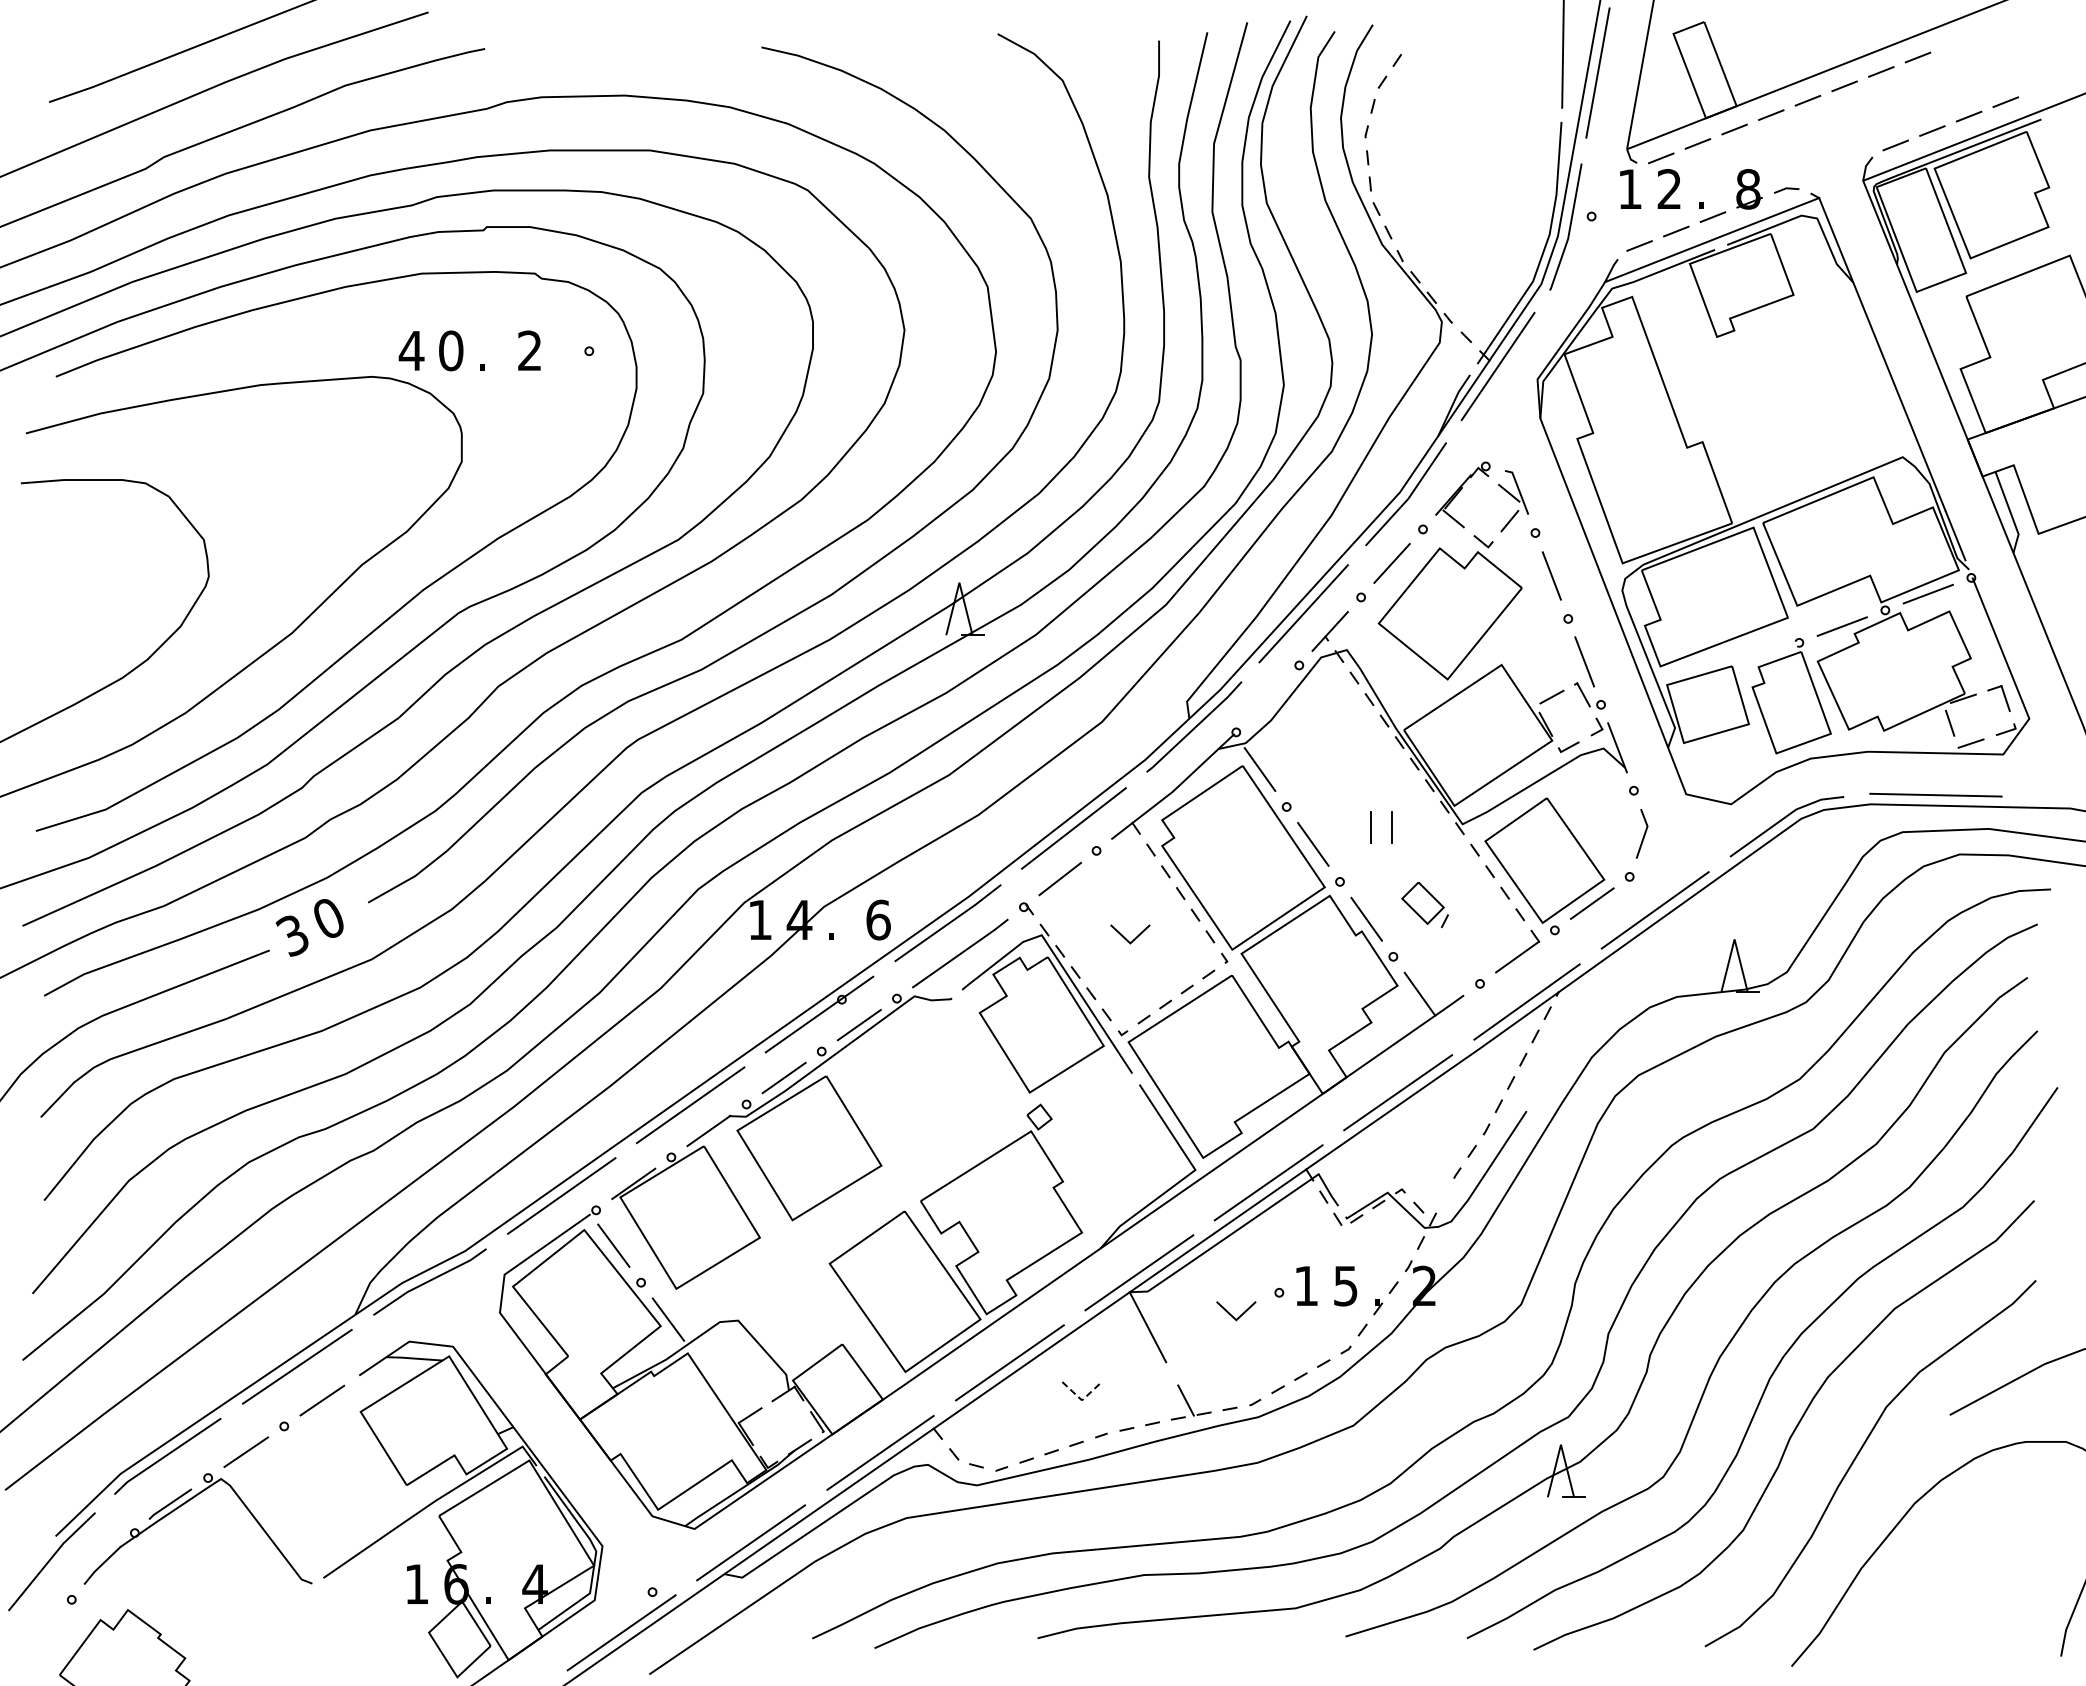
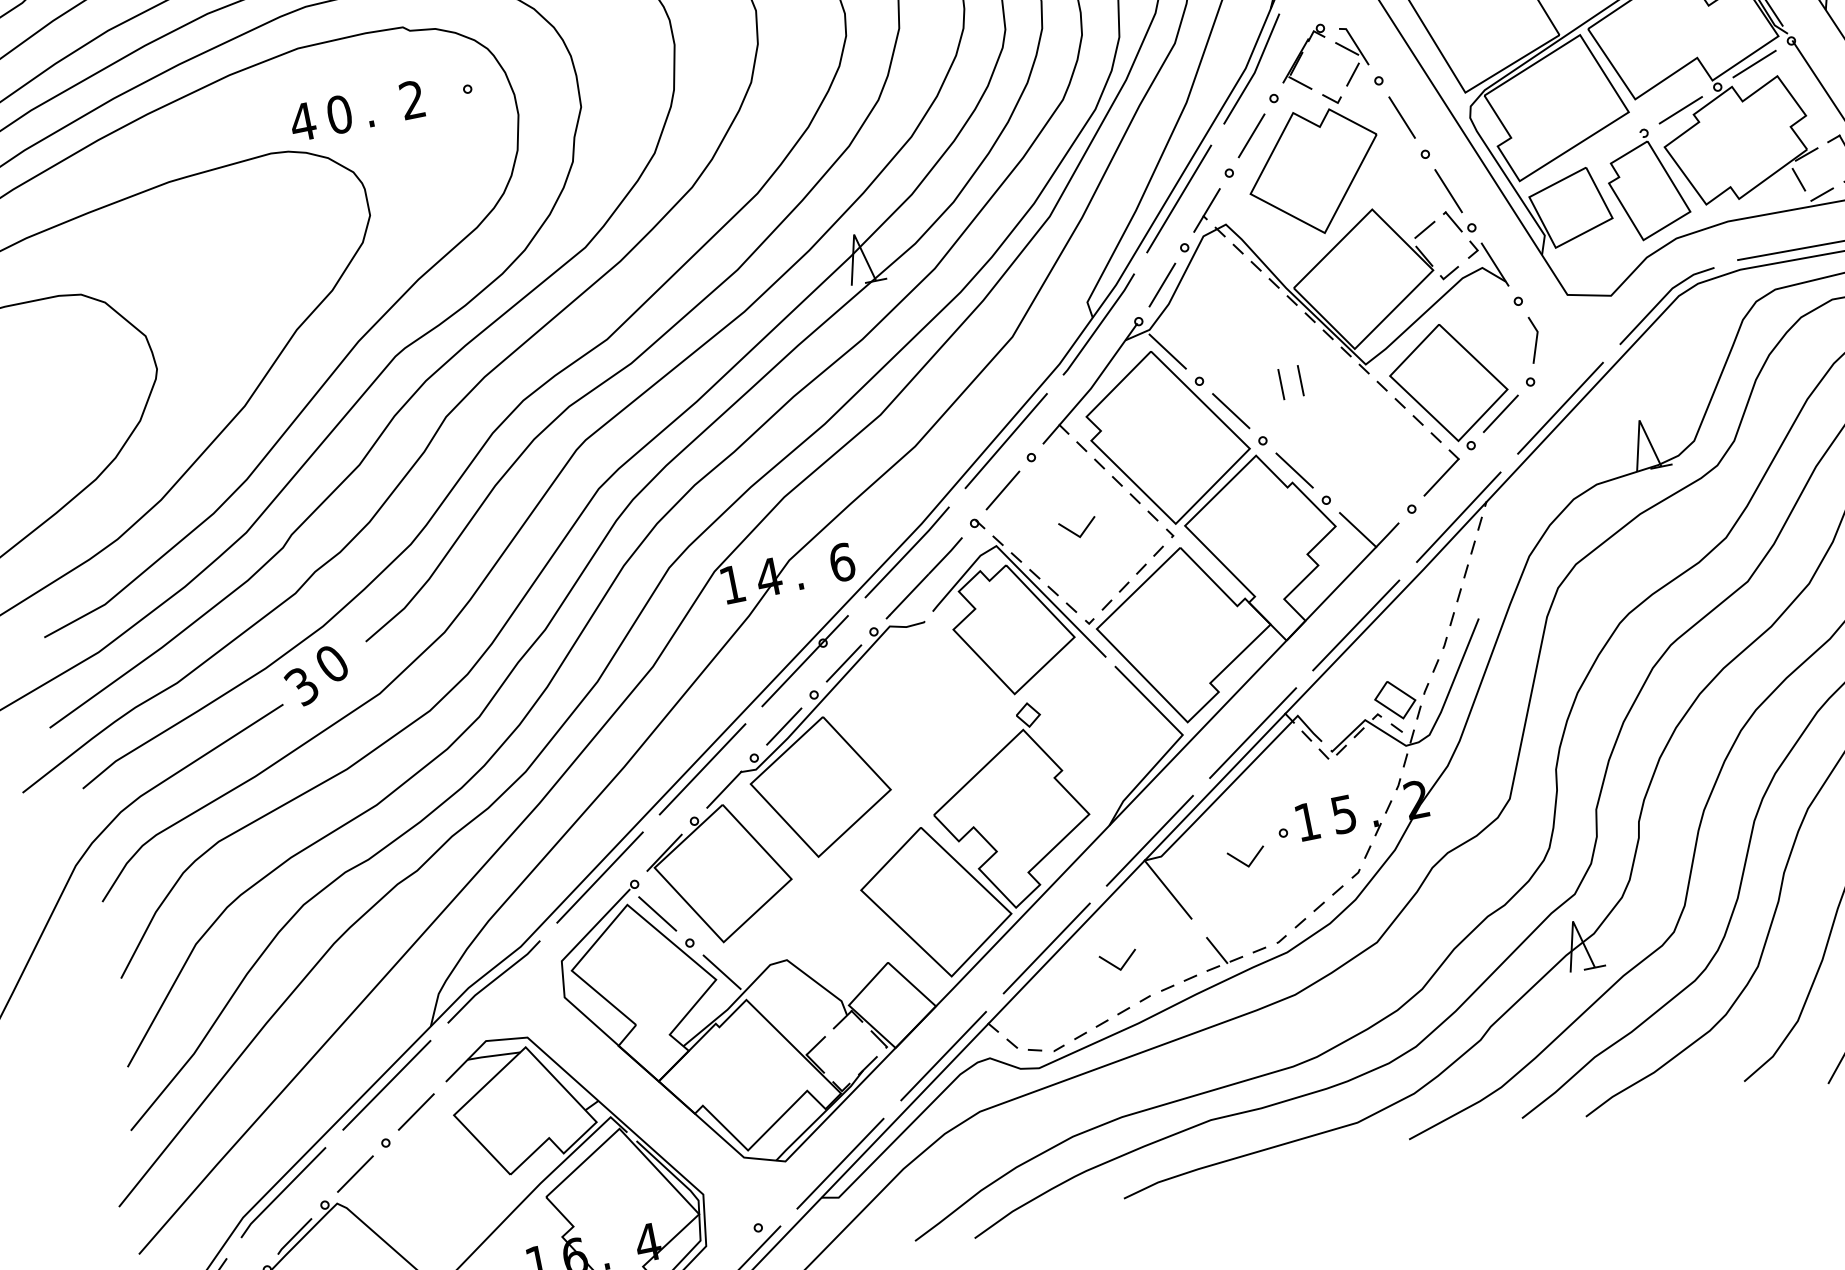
line: (1268, 699) -> (1162, 285), added
part: (1424, 905) -> (1397, 701), moved
line: (1082, 1400) -> (1121, 969), dashed -> solid

